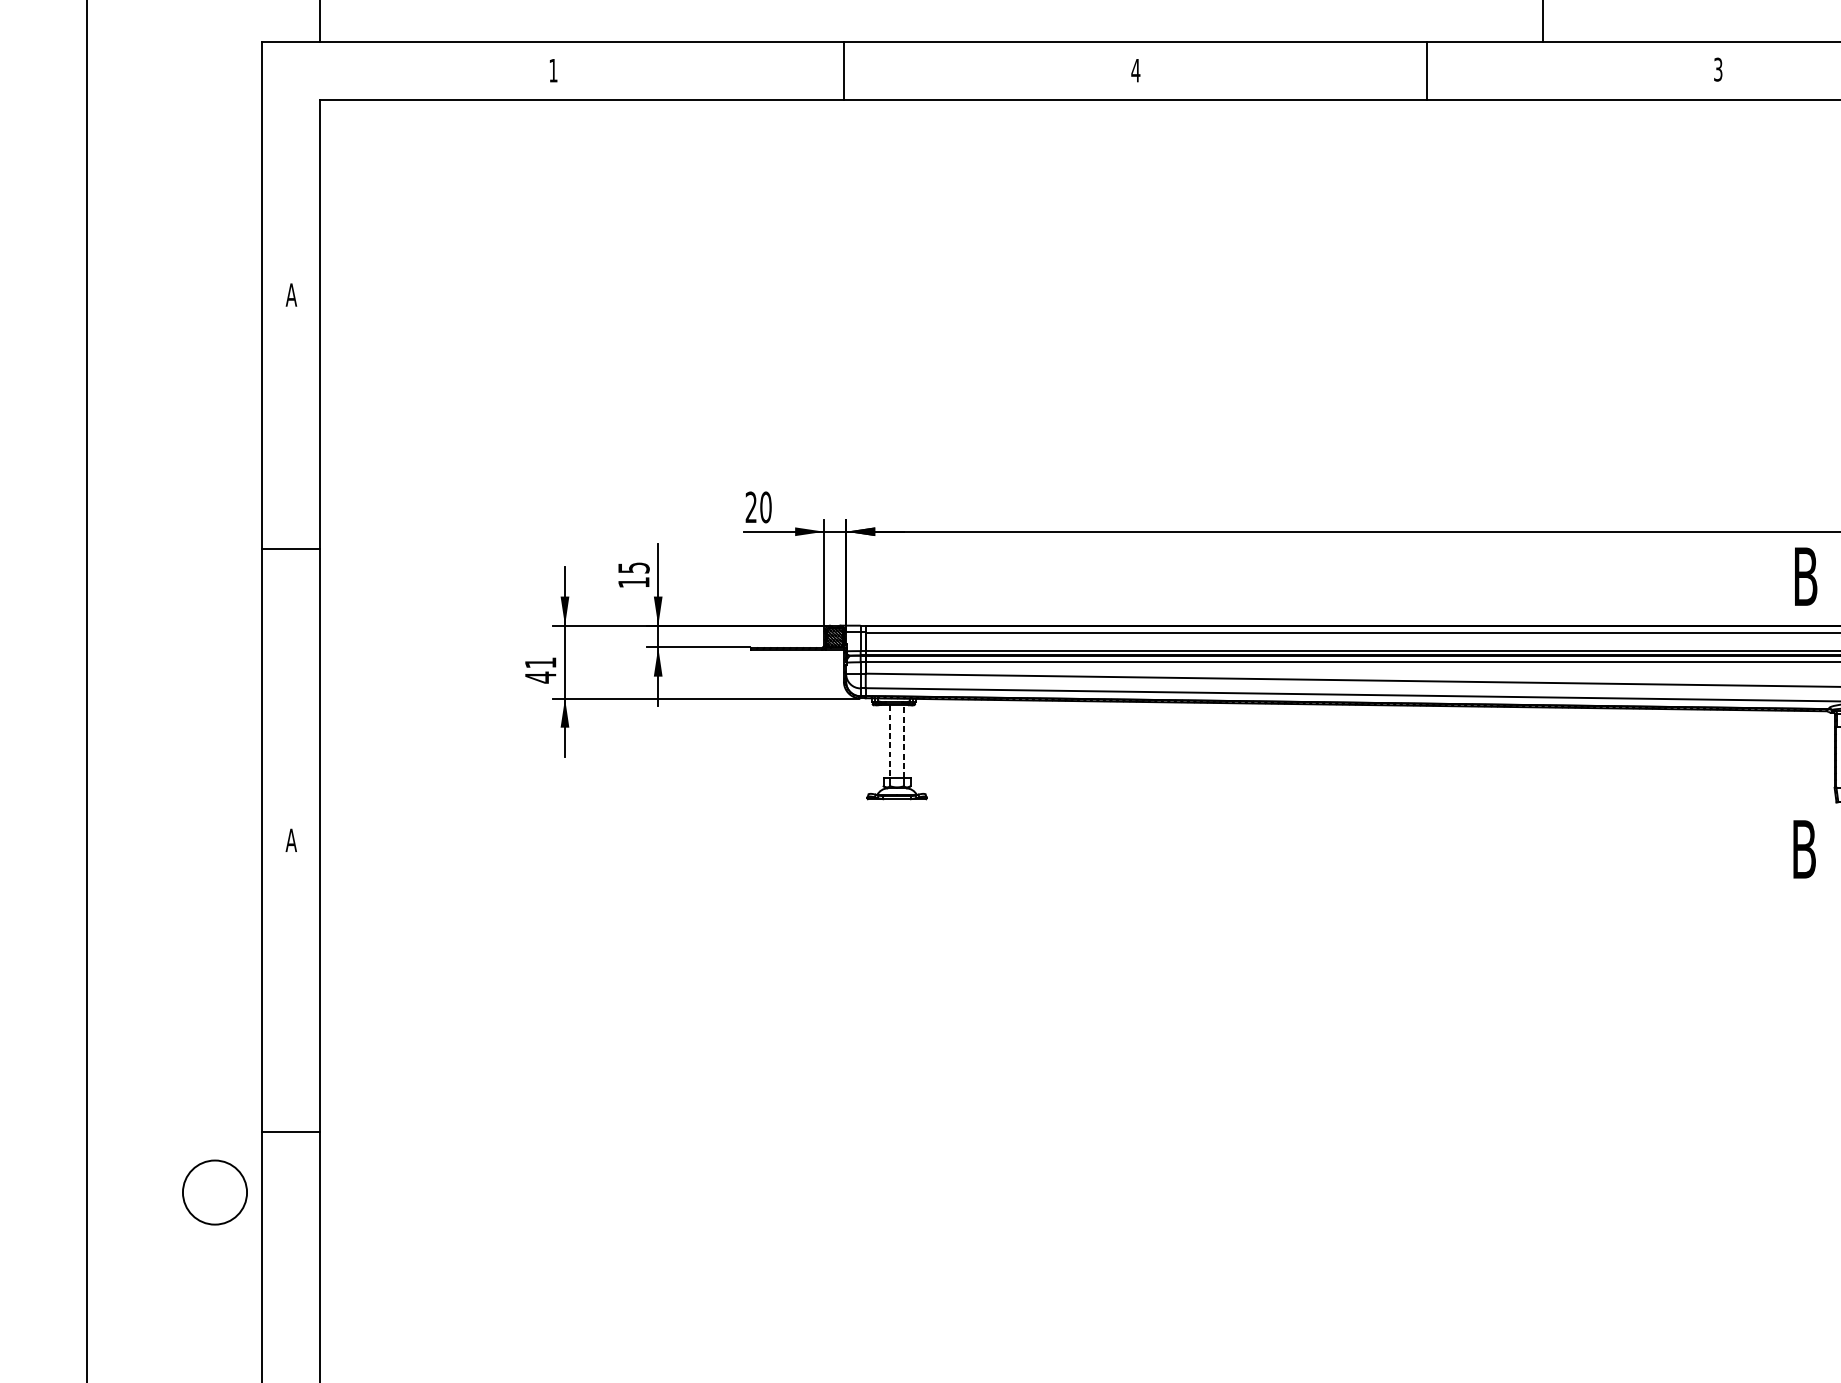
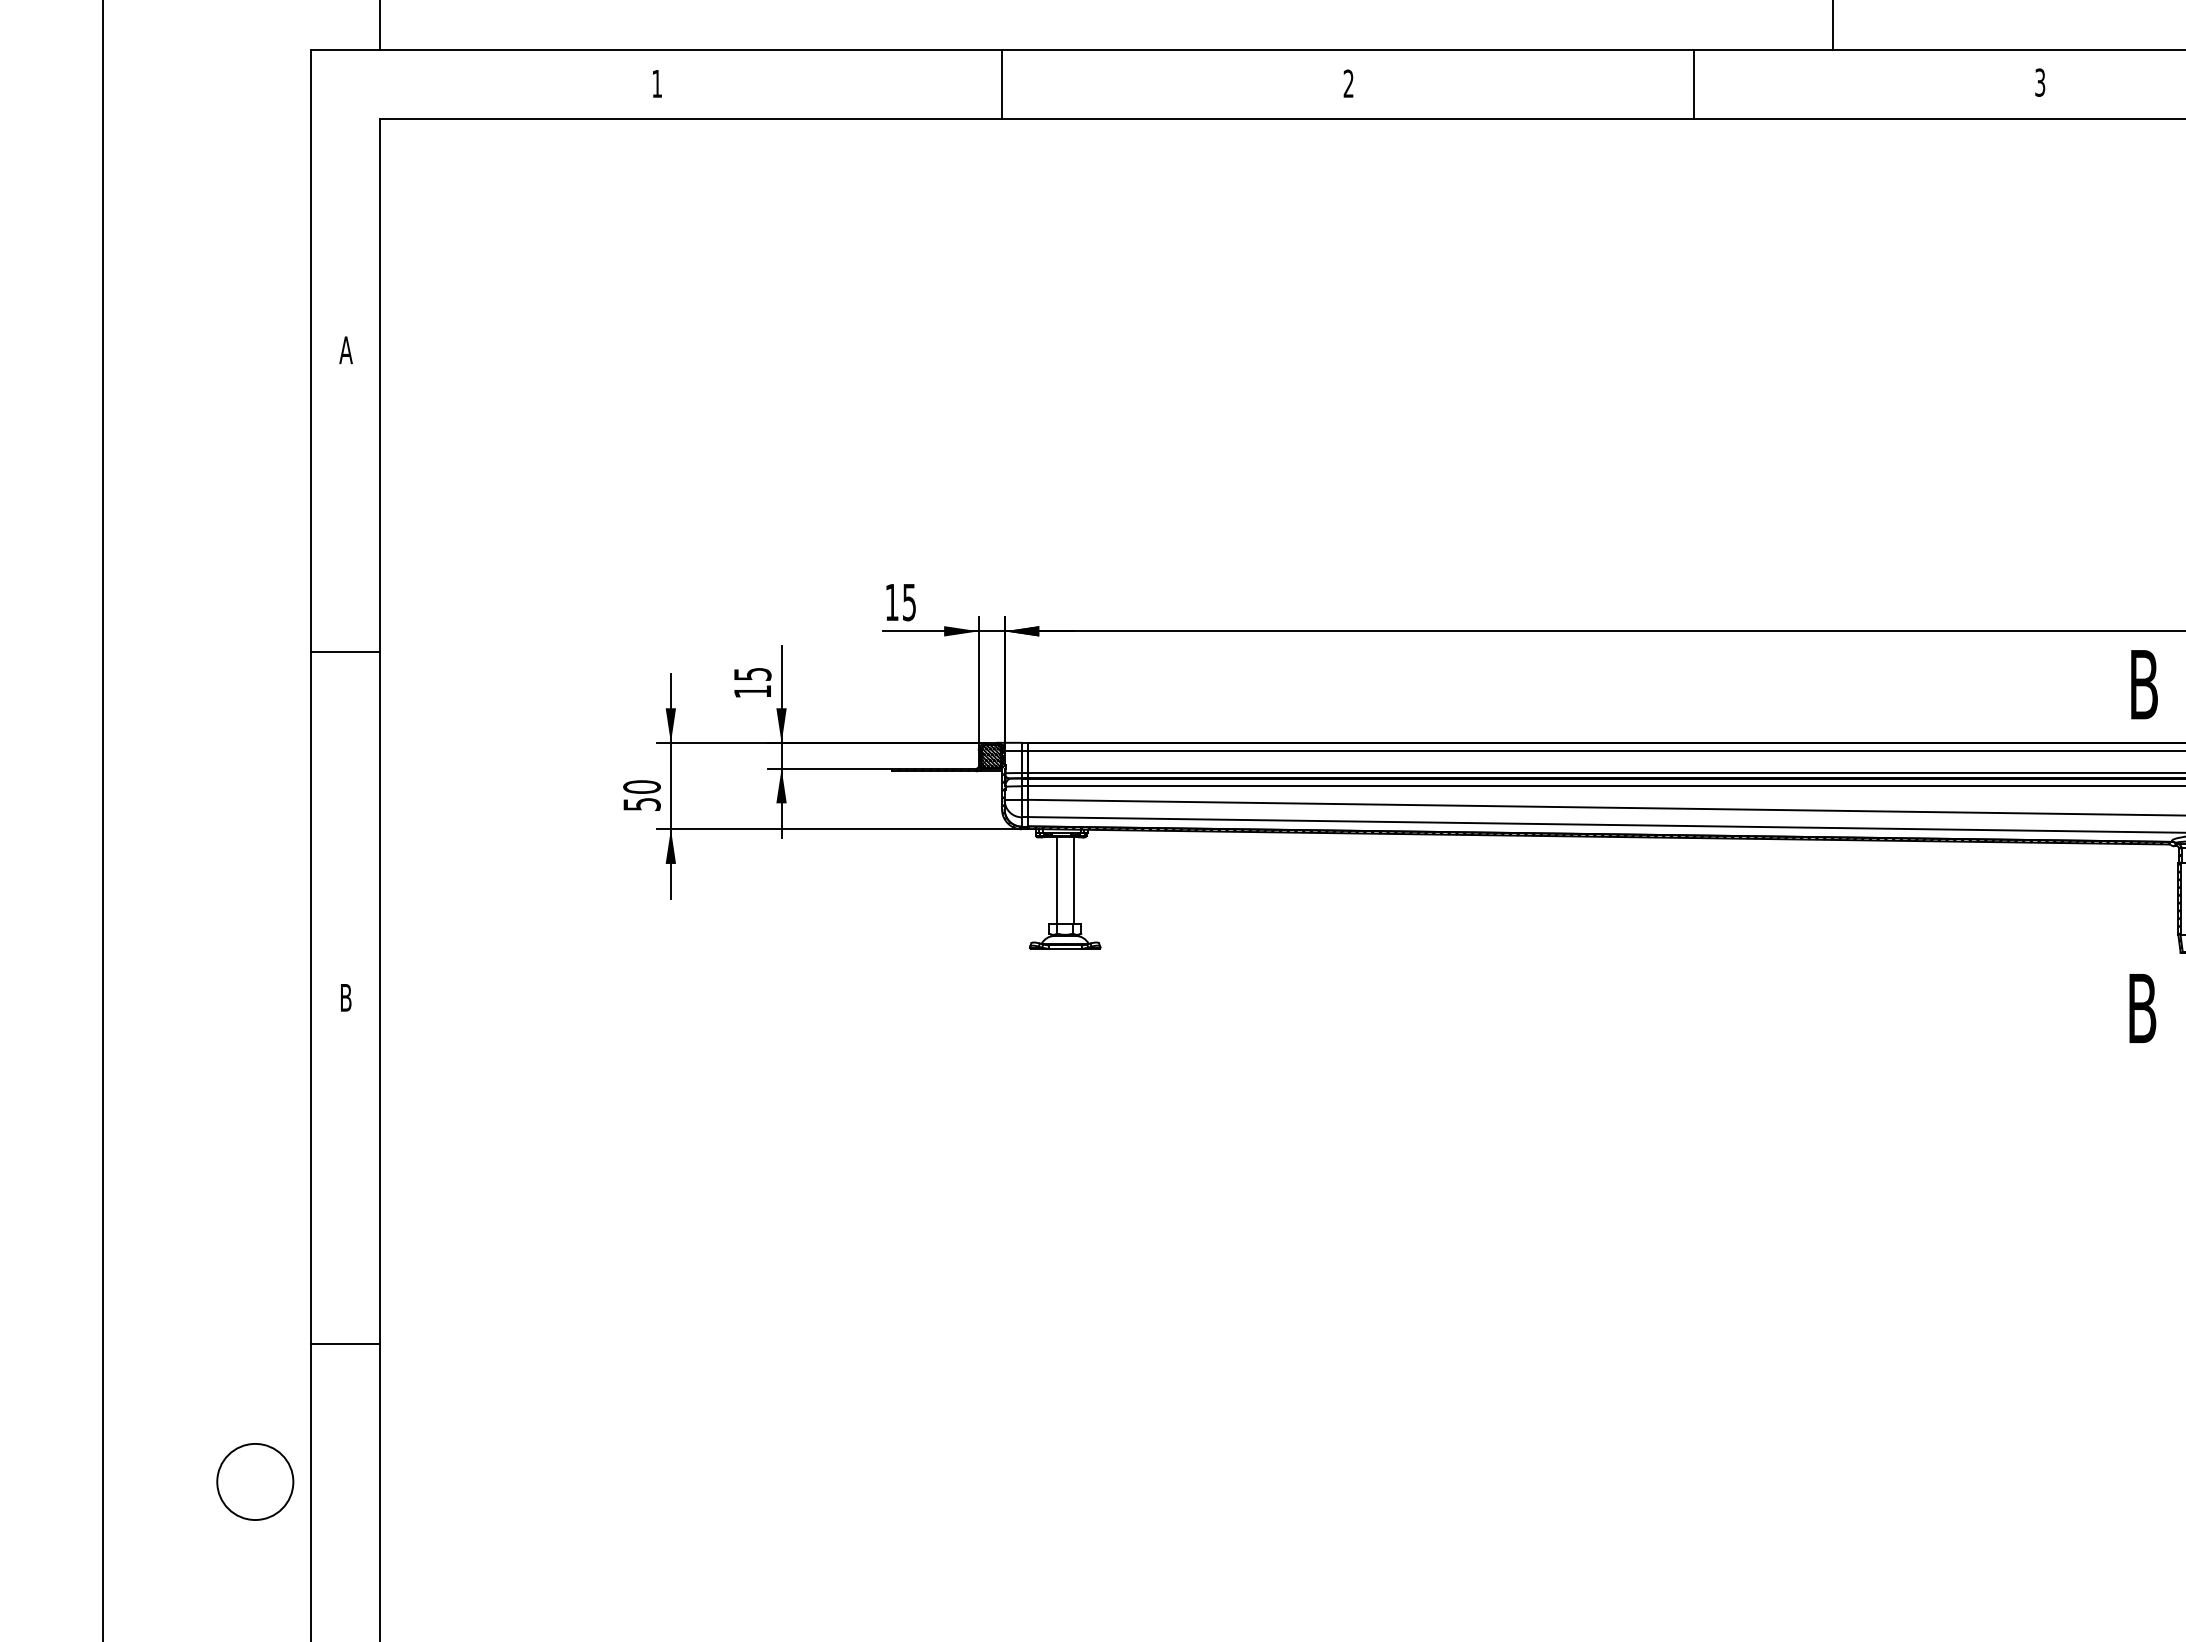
text: (1135, 70) -> (1348, 83), 4 -> 2
text: (758, 507) -> (900, 602), 20 -> 15
text: (540, 670) -> (641, 795), 41 -> 50
line: (904, 741) -> (1073, 880), dashed -> solid
line: (889, 742) -> (1056, 881), dashed -> solid
text: (290, 840) -> (345, 997), A -> B
circle: (215, 1192) -> (255, 1481), moved

